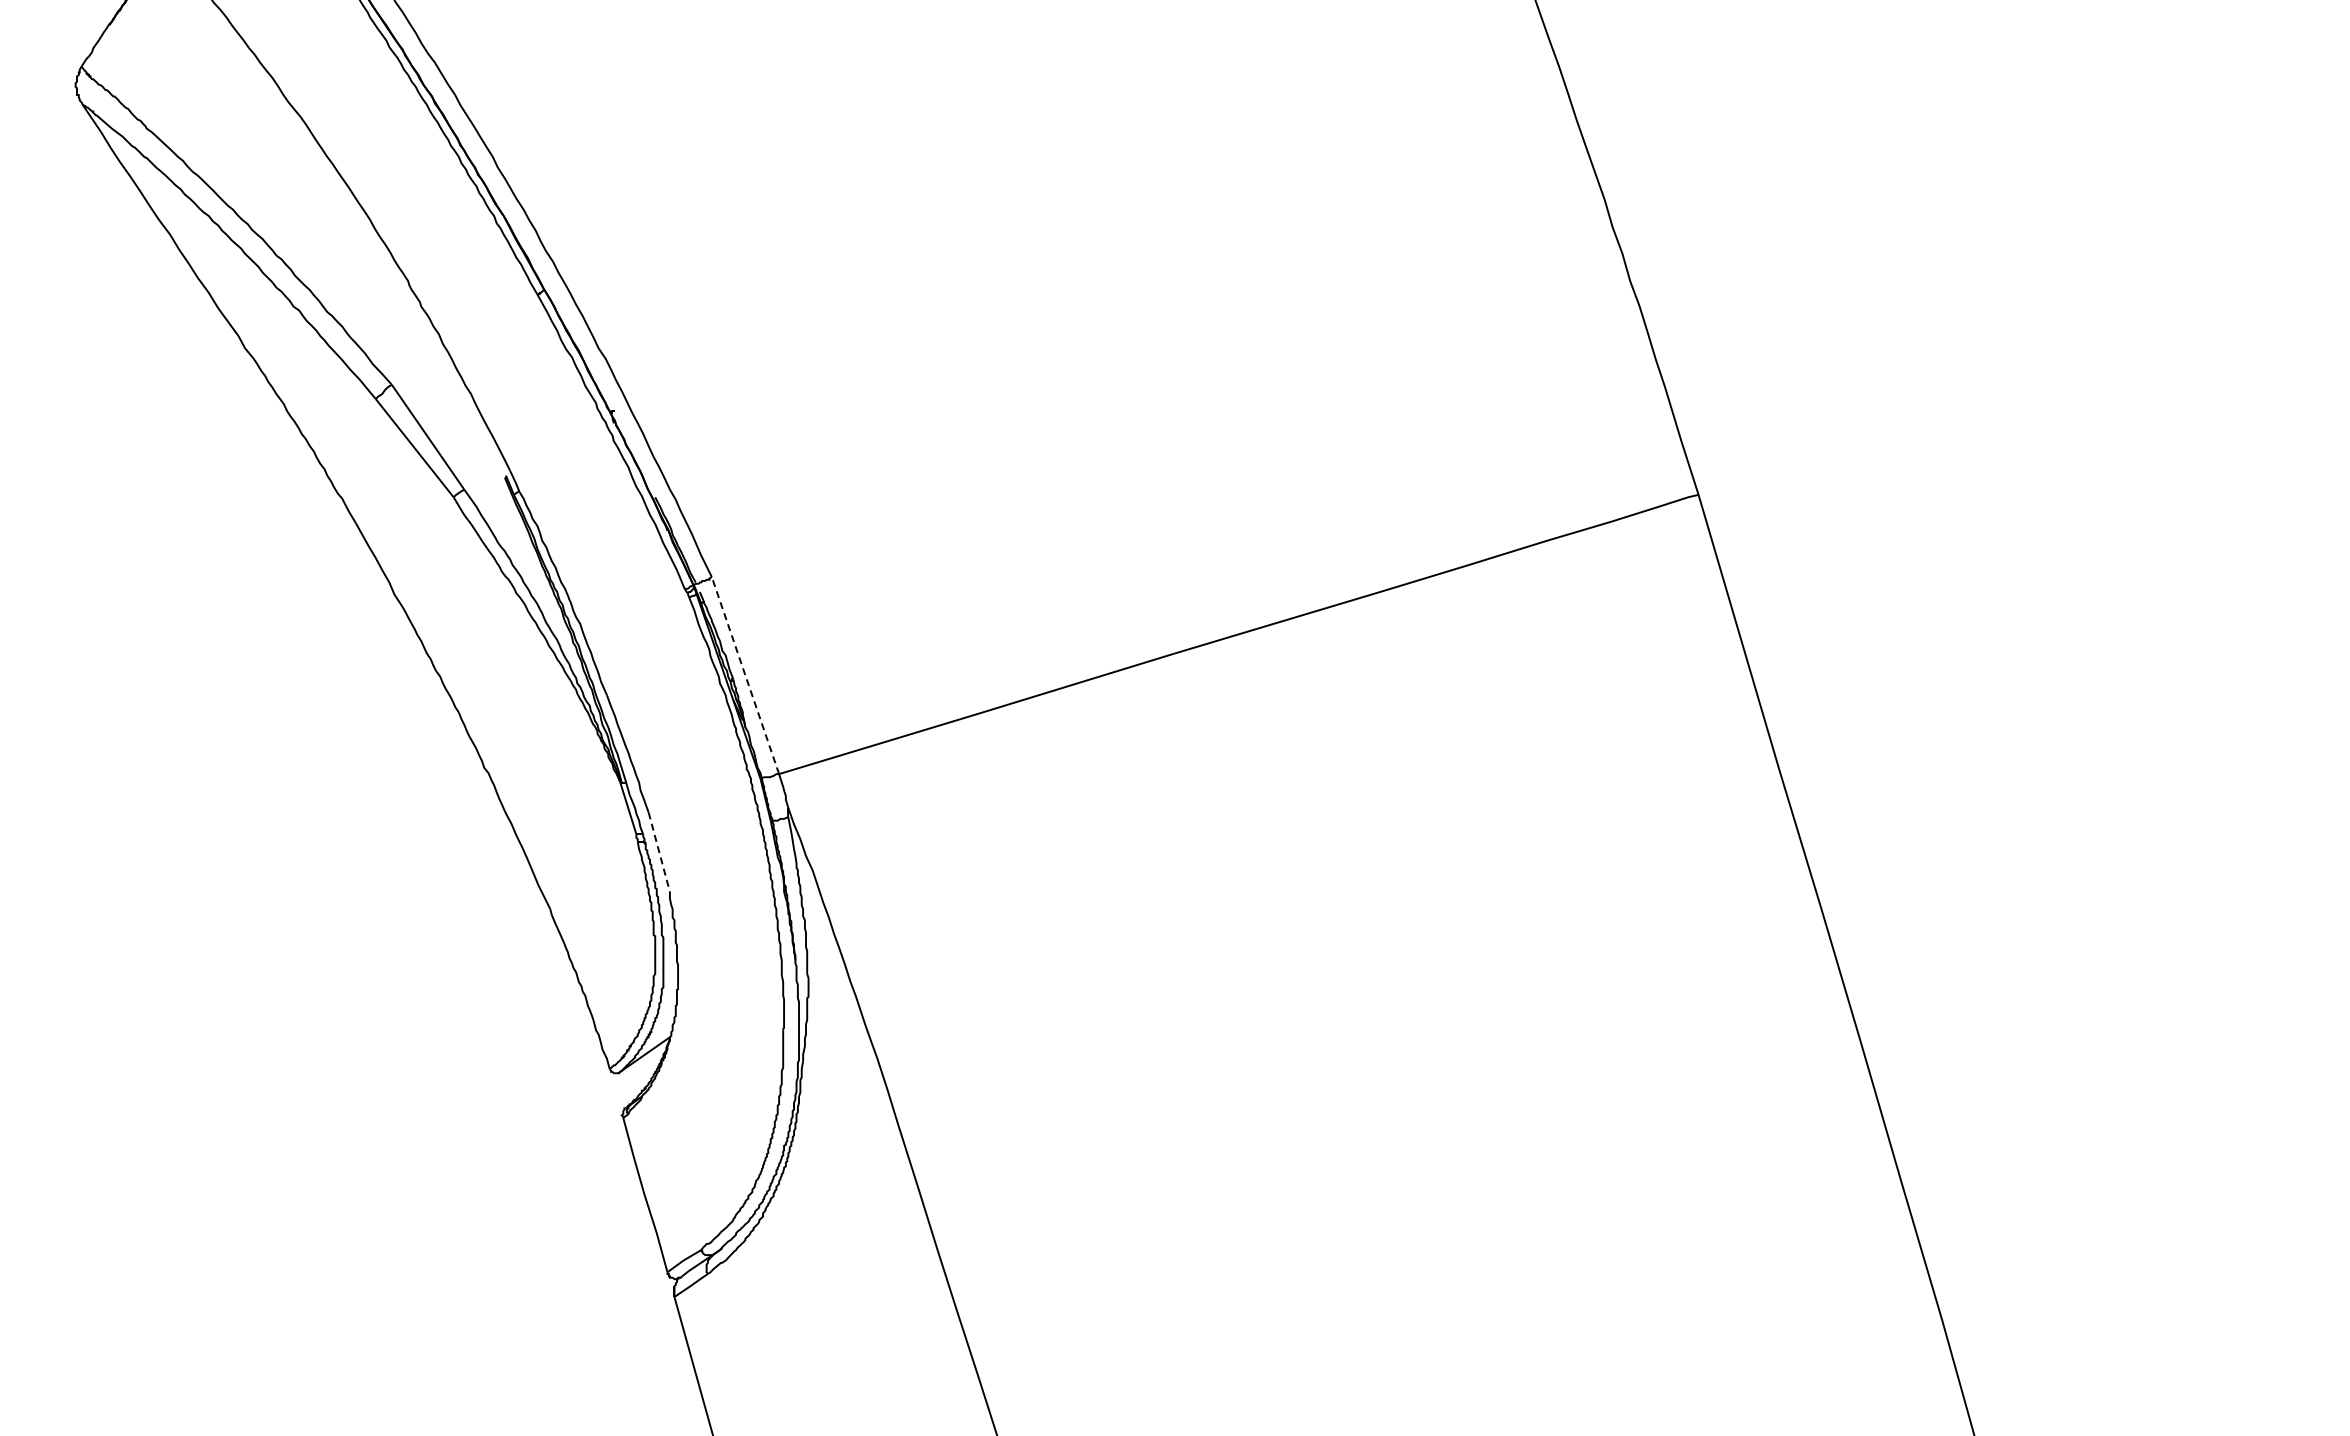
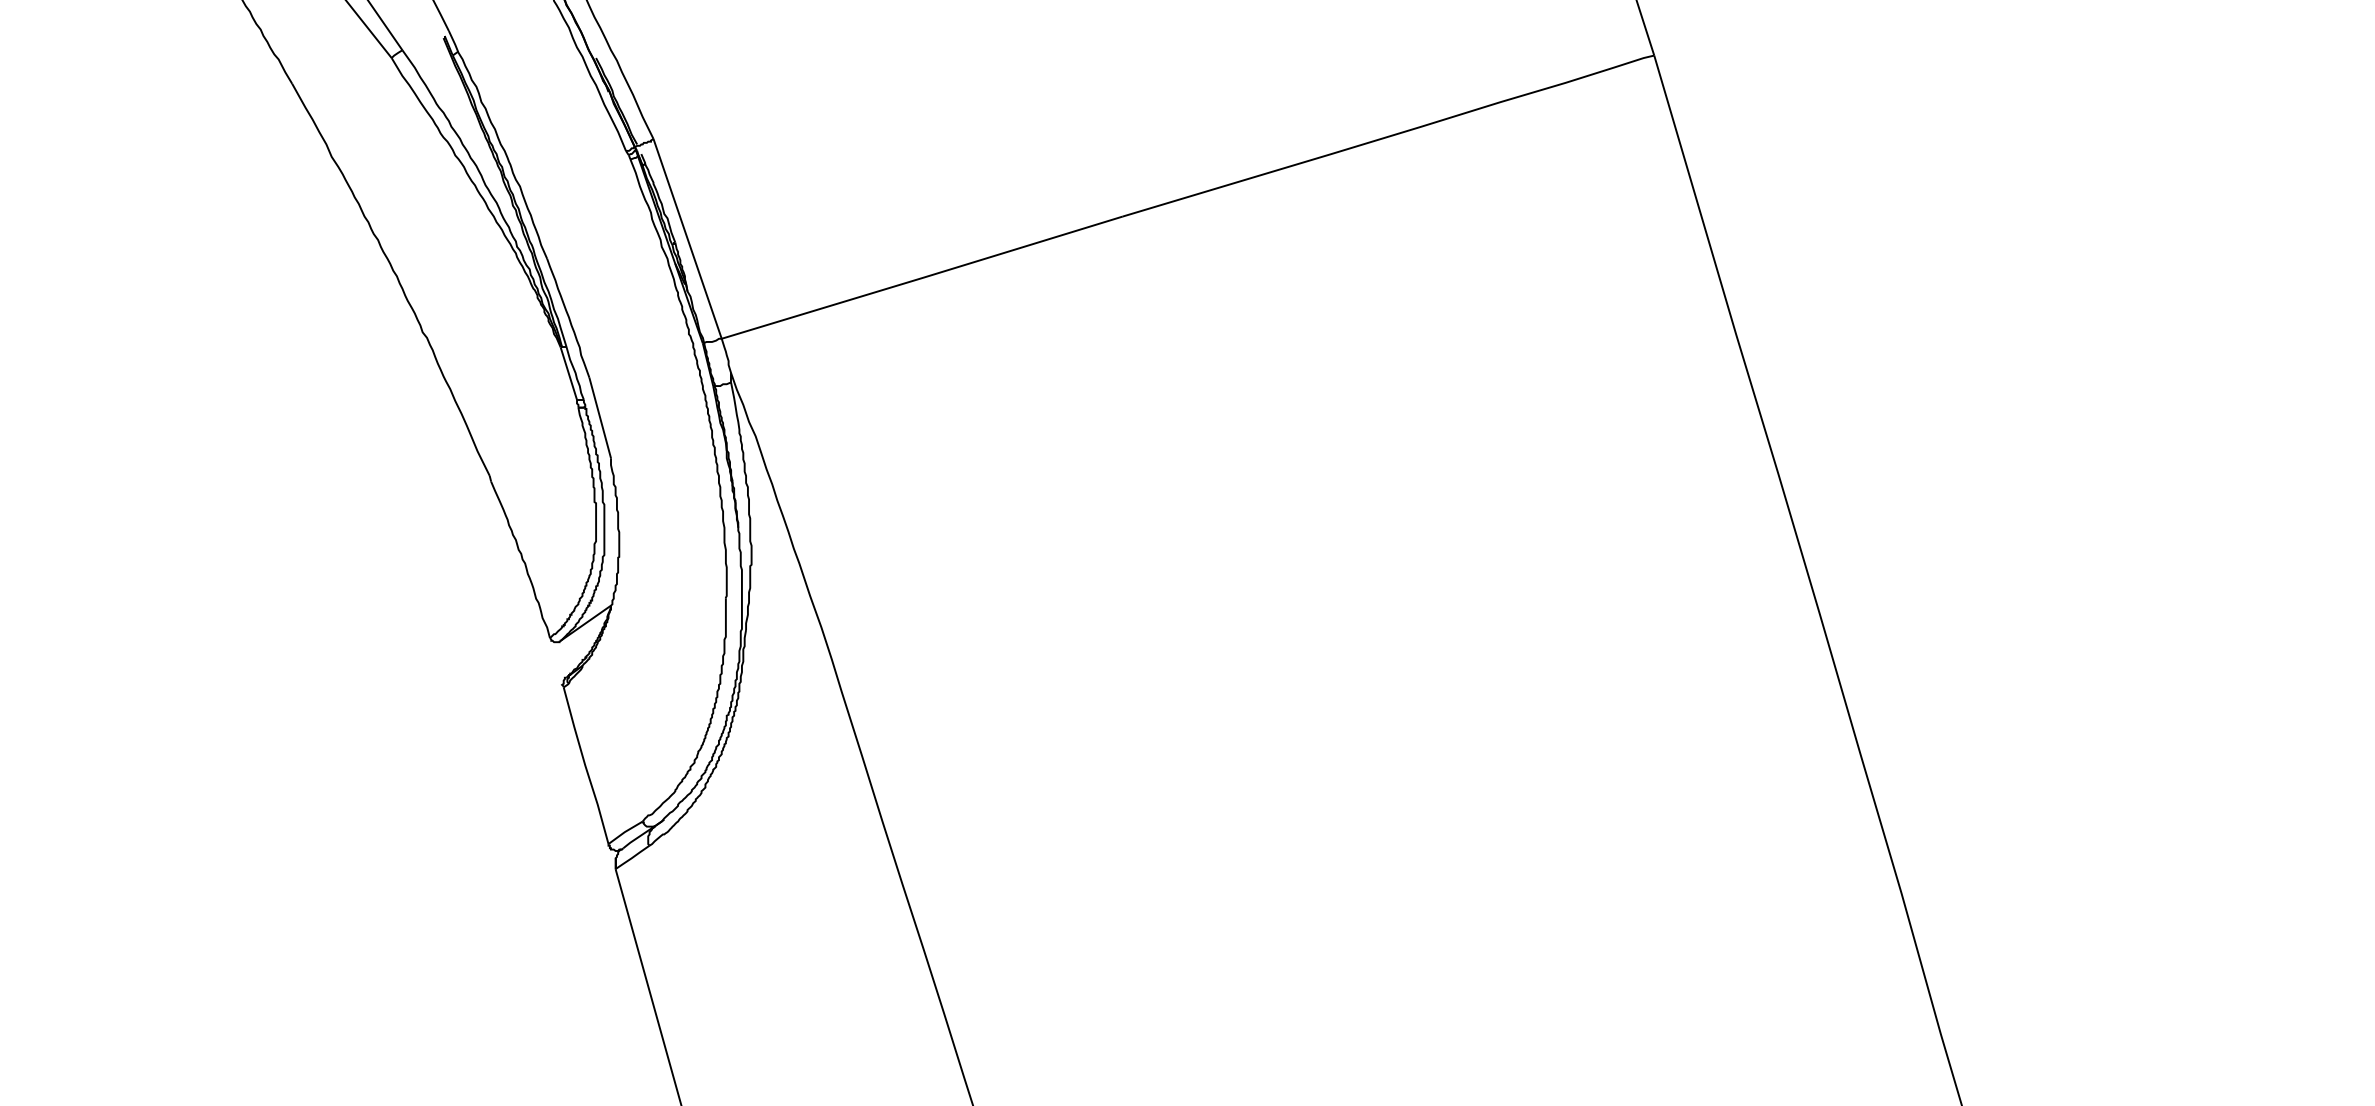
line: (745, 675) -> (687, 238), dashed -> solid
line: (659, 852) -> (600, 418), dashed -> solid

